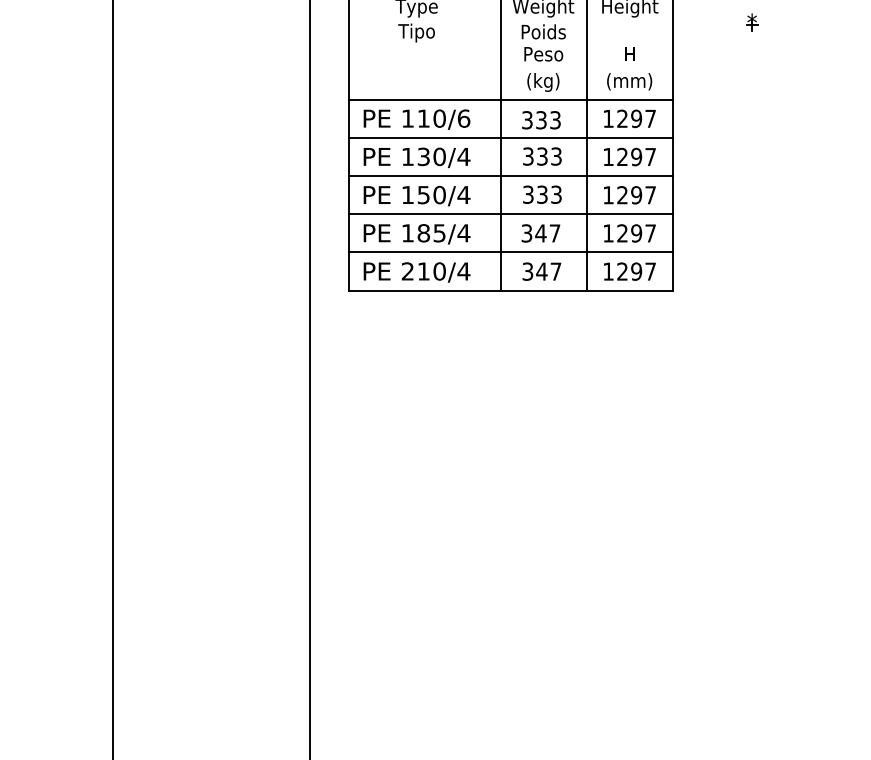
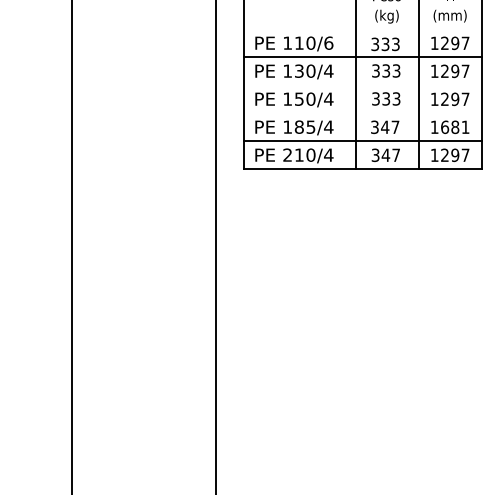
line: (510, 99) -> (362, 29), removed
line: (510, 175) -> (362, 84), removed
line: (510, 214) -> (362, 113), removed
text: (636, 233) -> (455, 127), 1297 -> 1681

